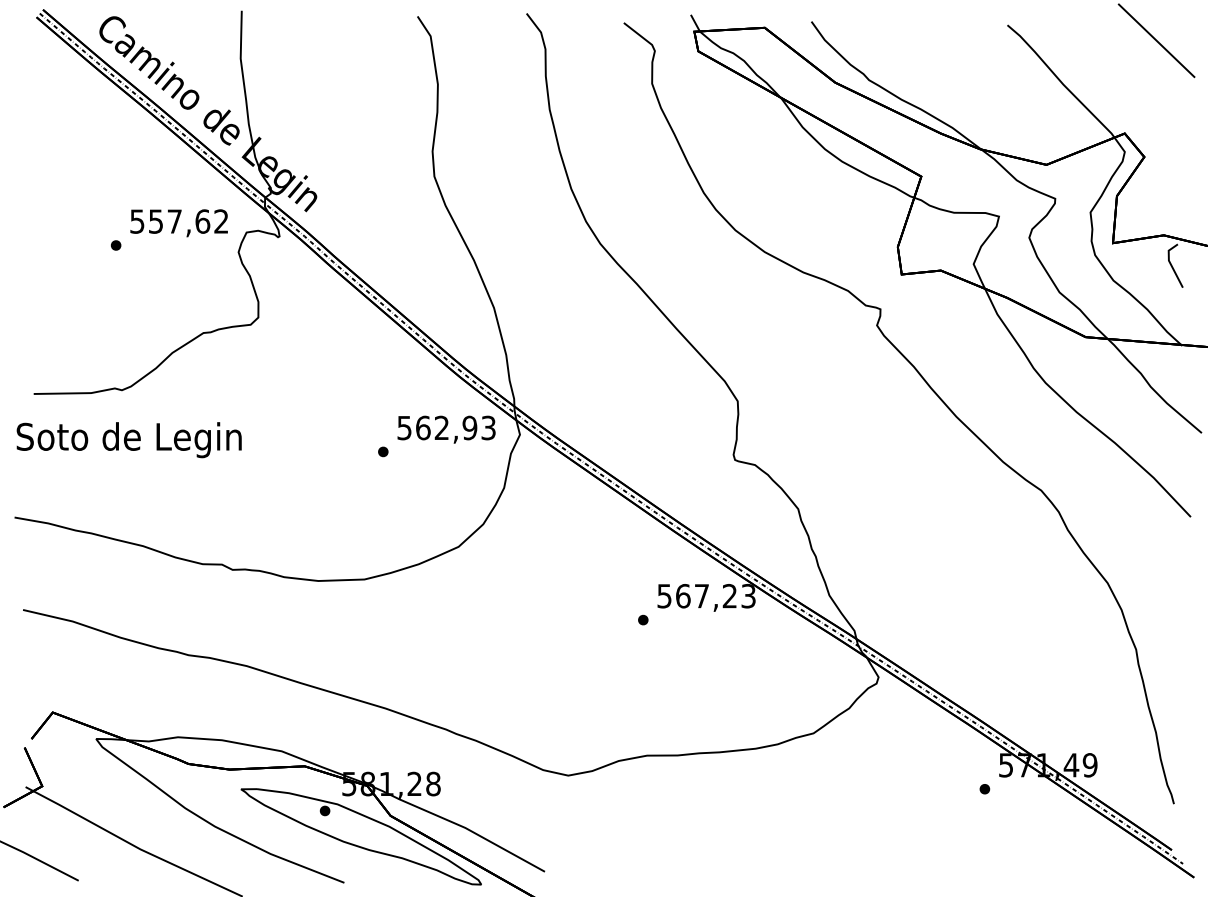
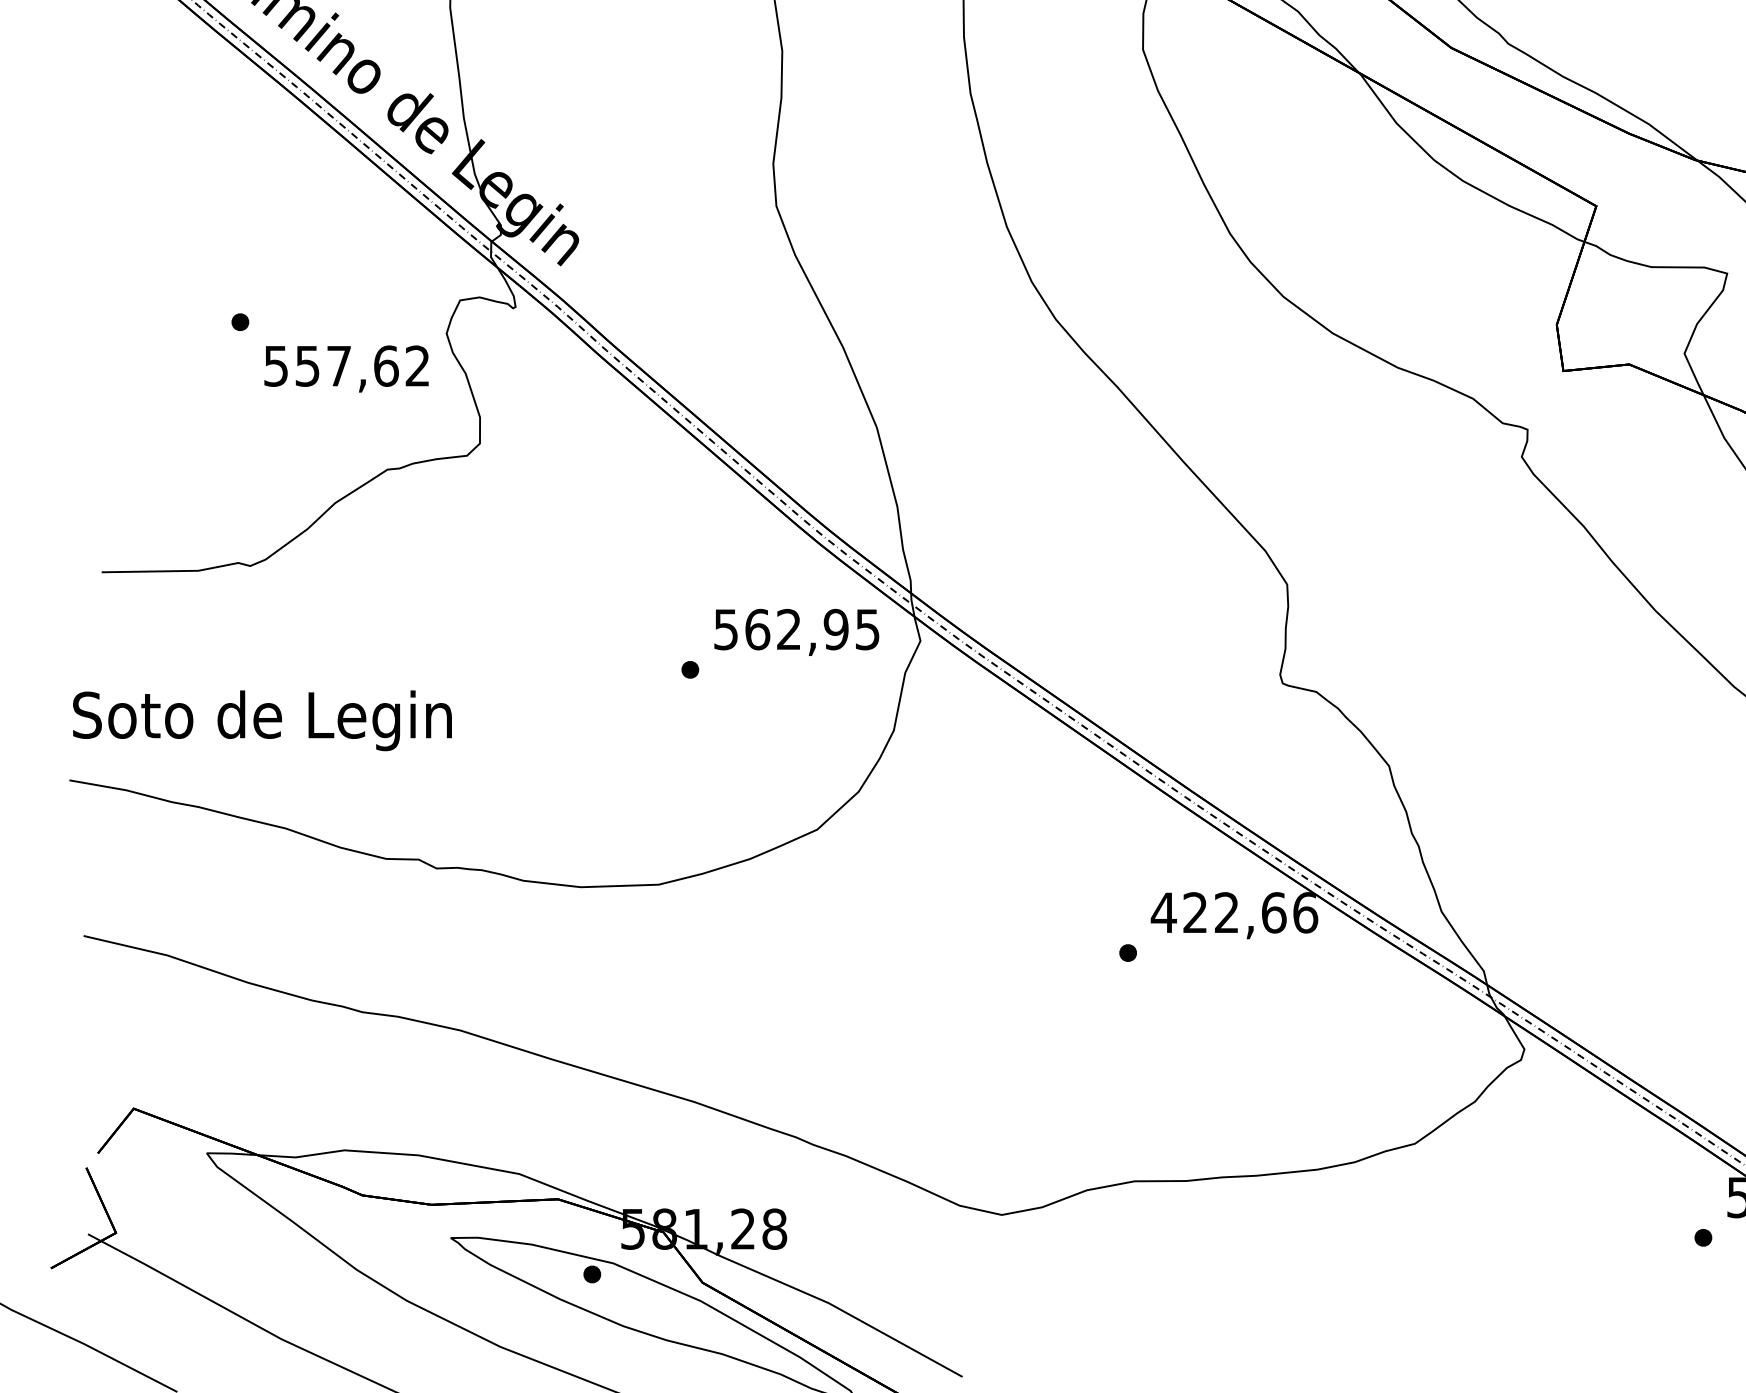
text: (178, 223) -> (345, 369), moved
text: (488, 427) -> (867, 628), 562,93 -> 562,95
text: (128, 440) -> (261, 721), moved
text: (706, 595) -> (1234, 911), 567,23 -> 422,66

